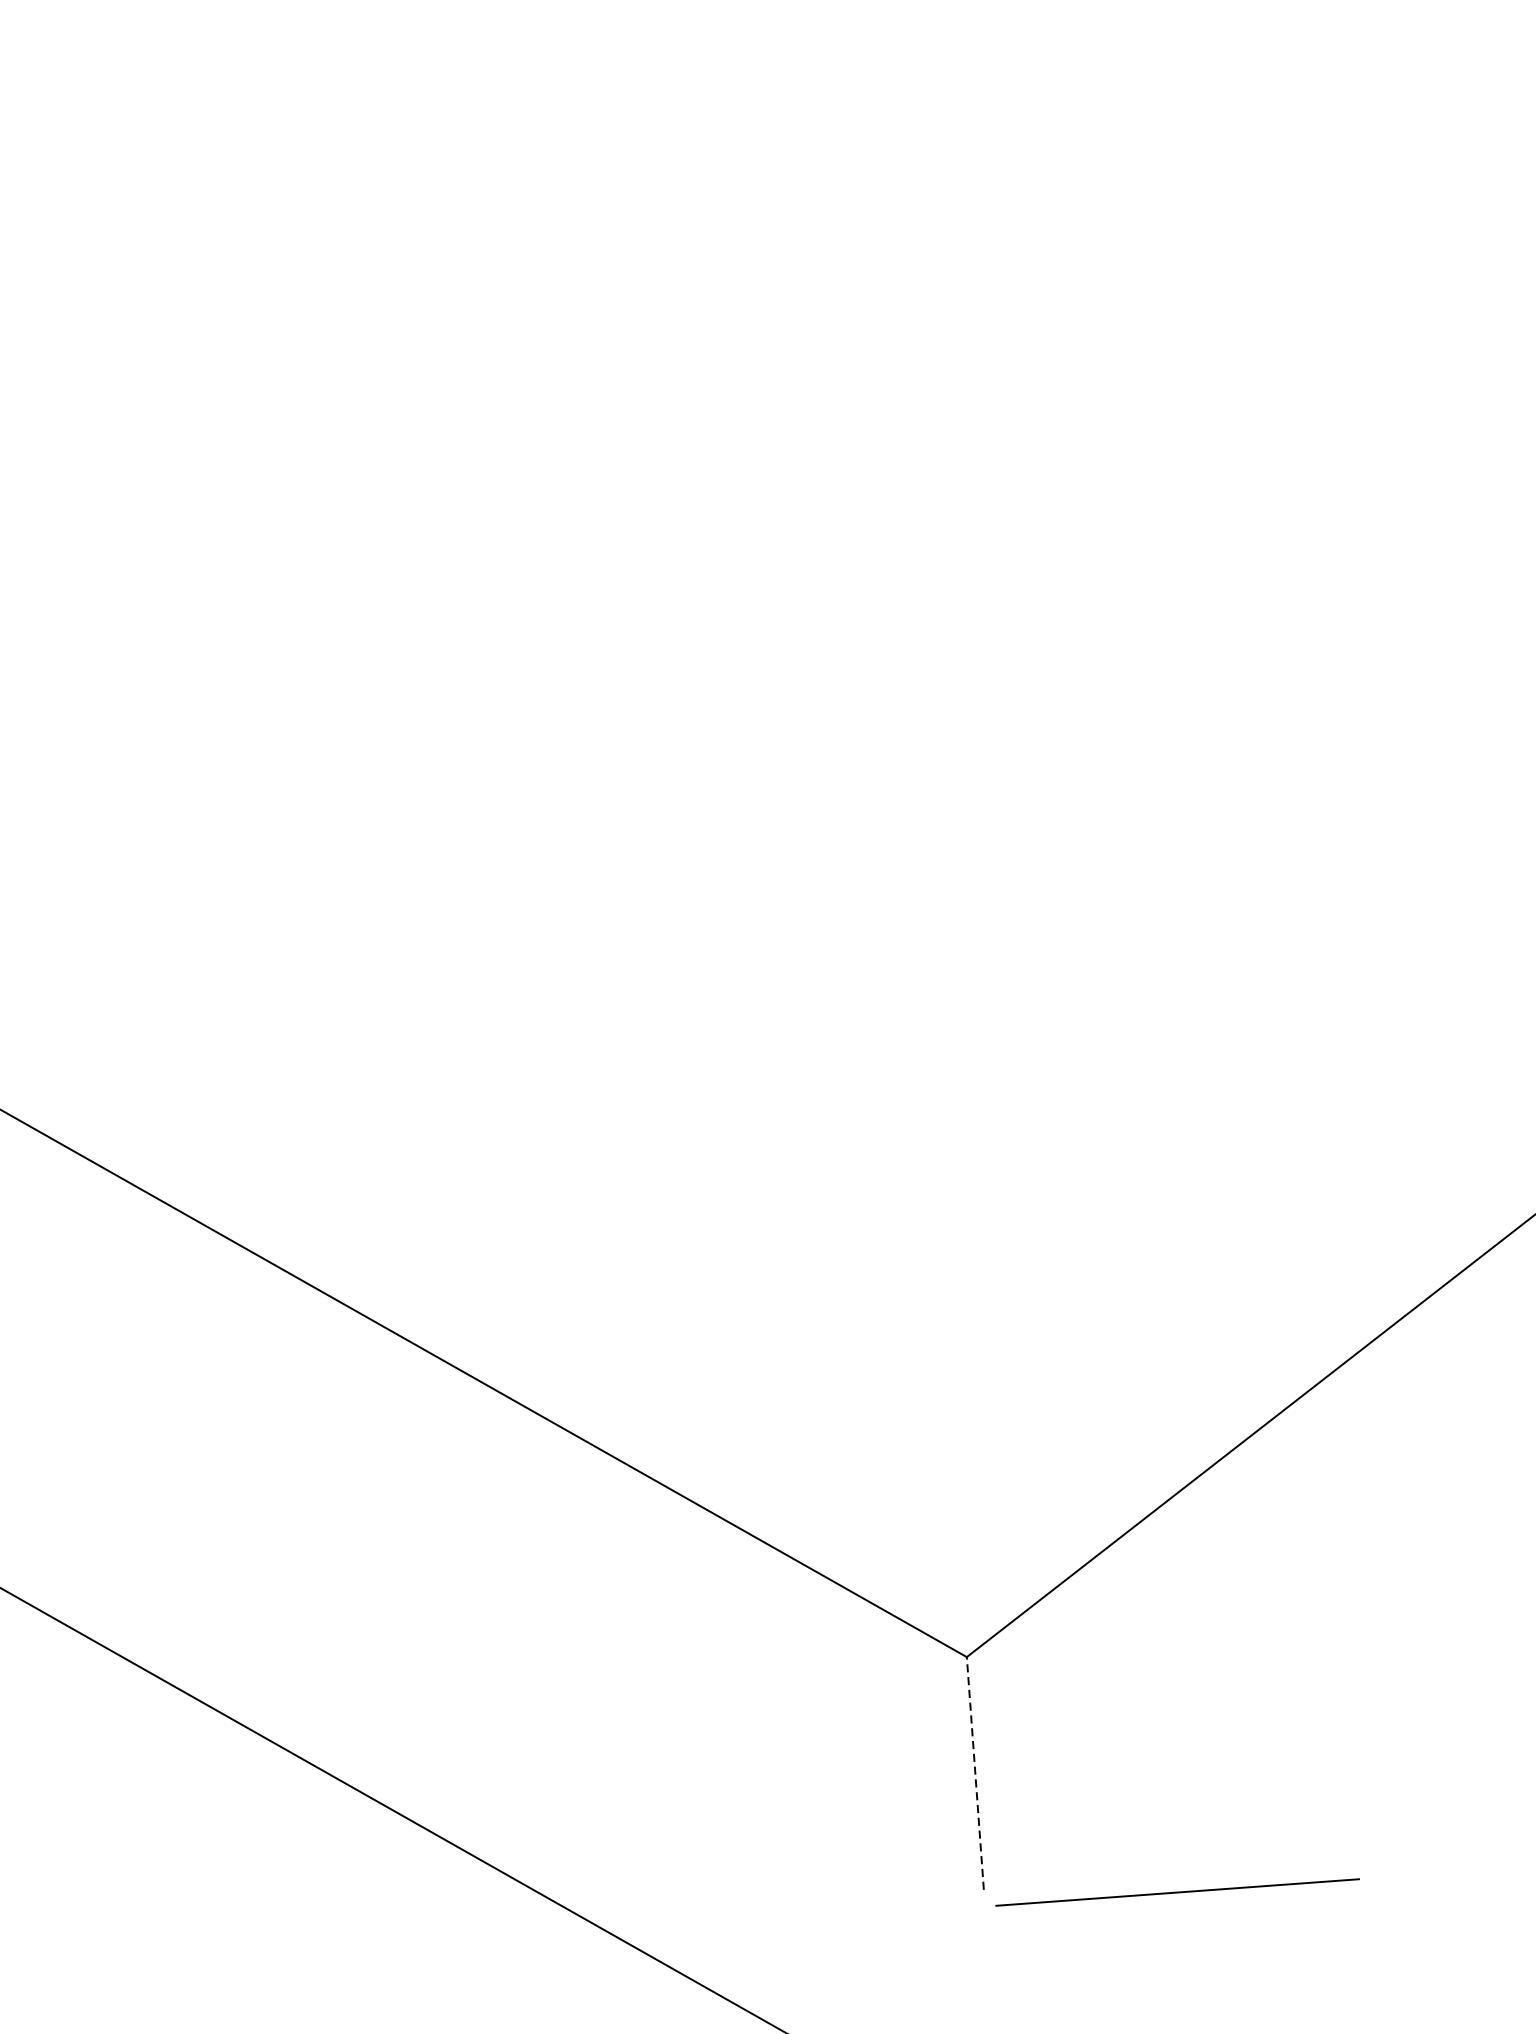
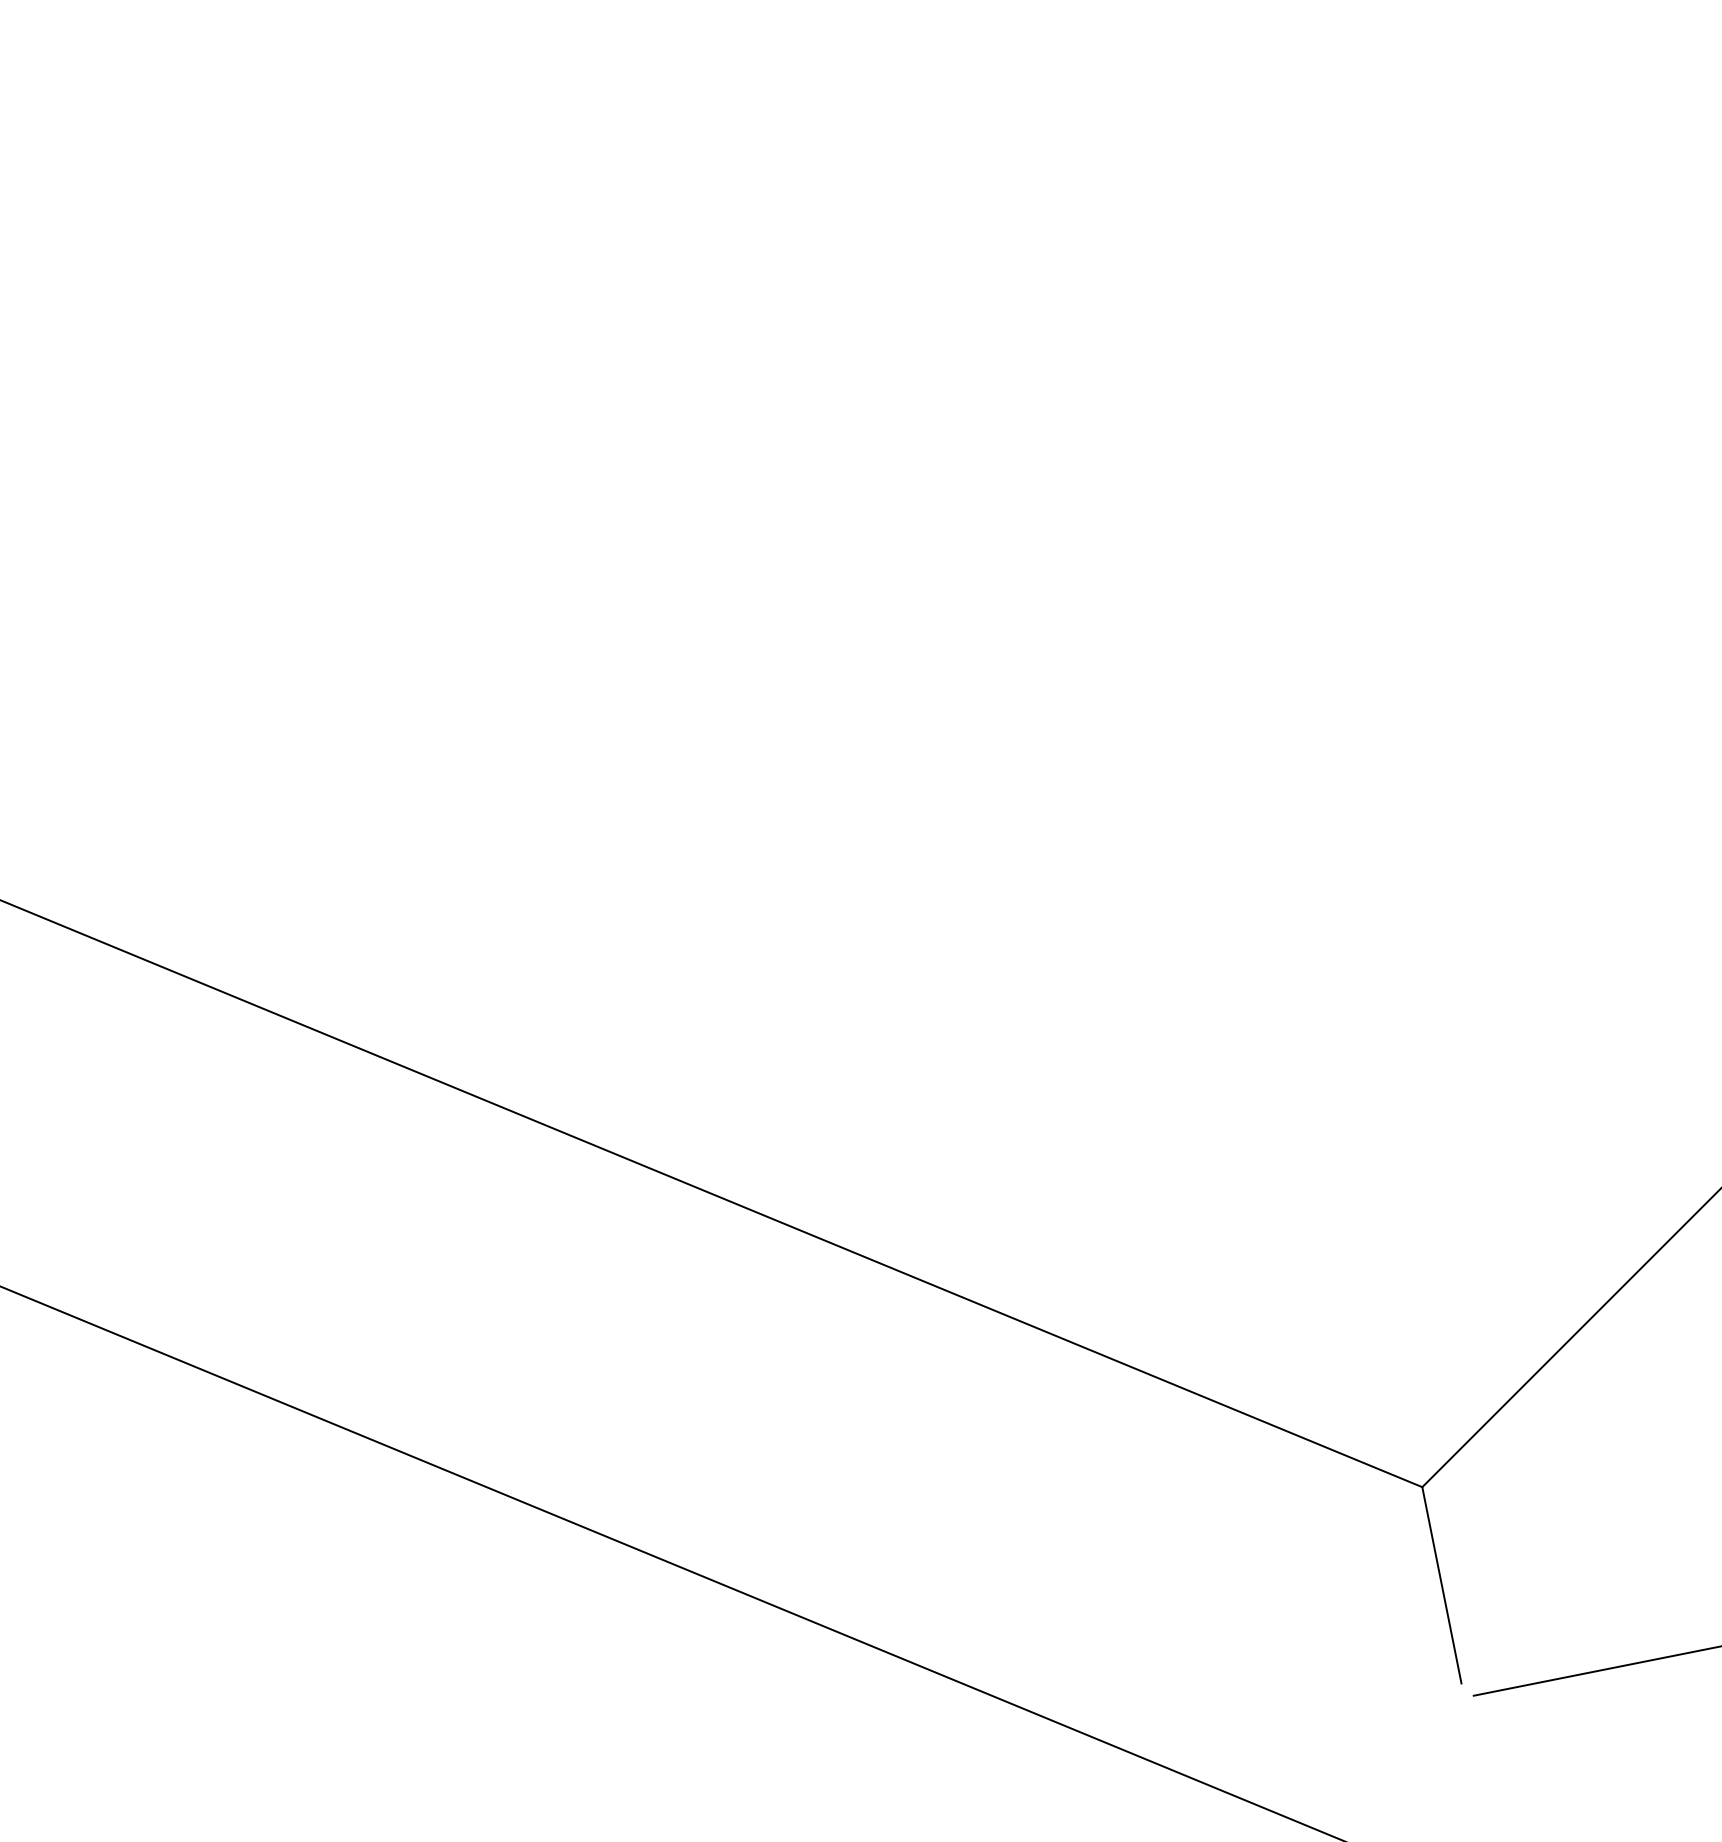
line: (975, 1772) -> (1441, 1584), dashed -> solid

